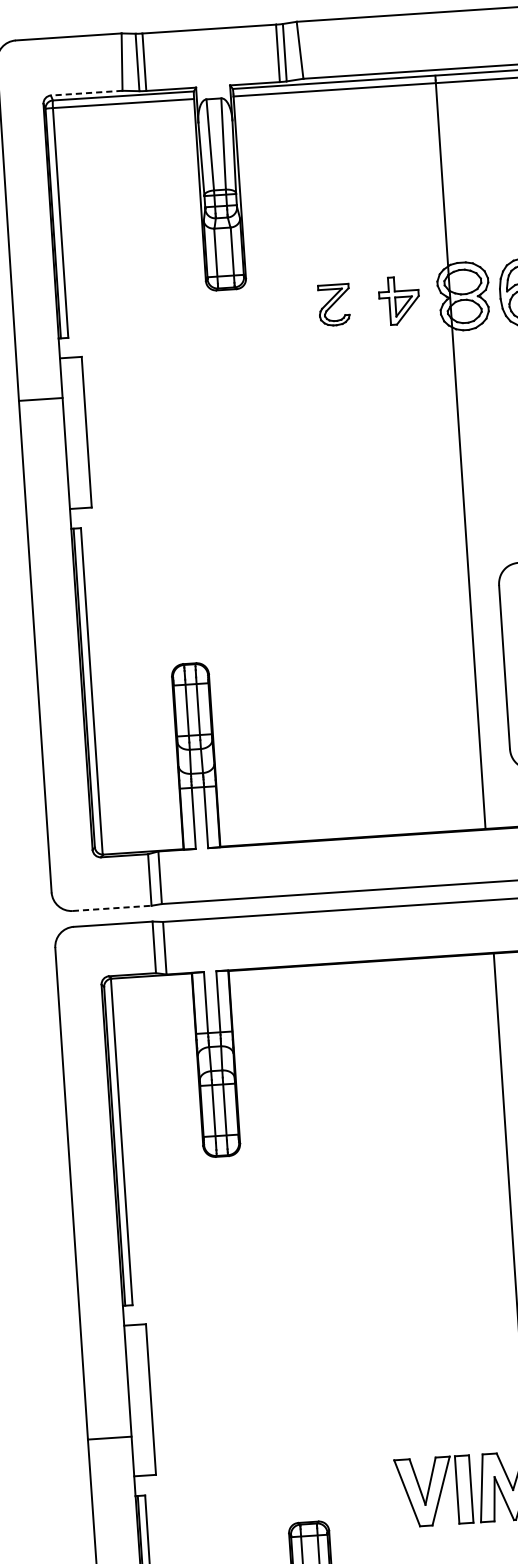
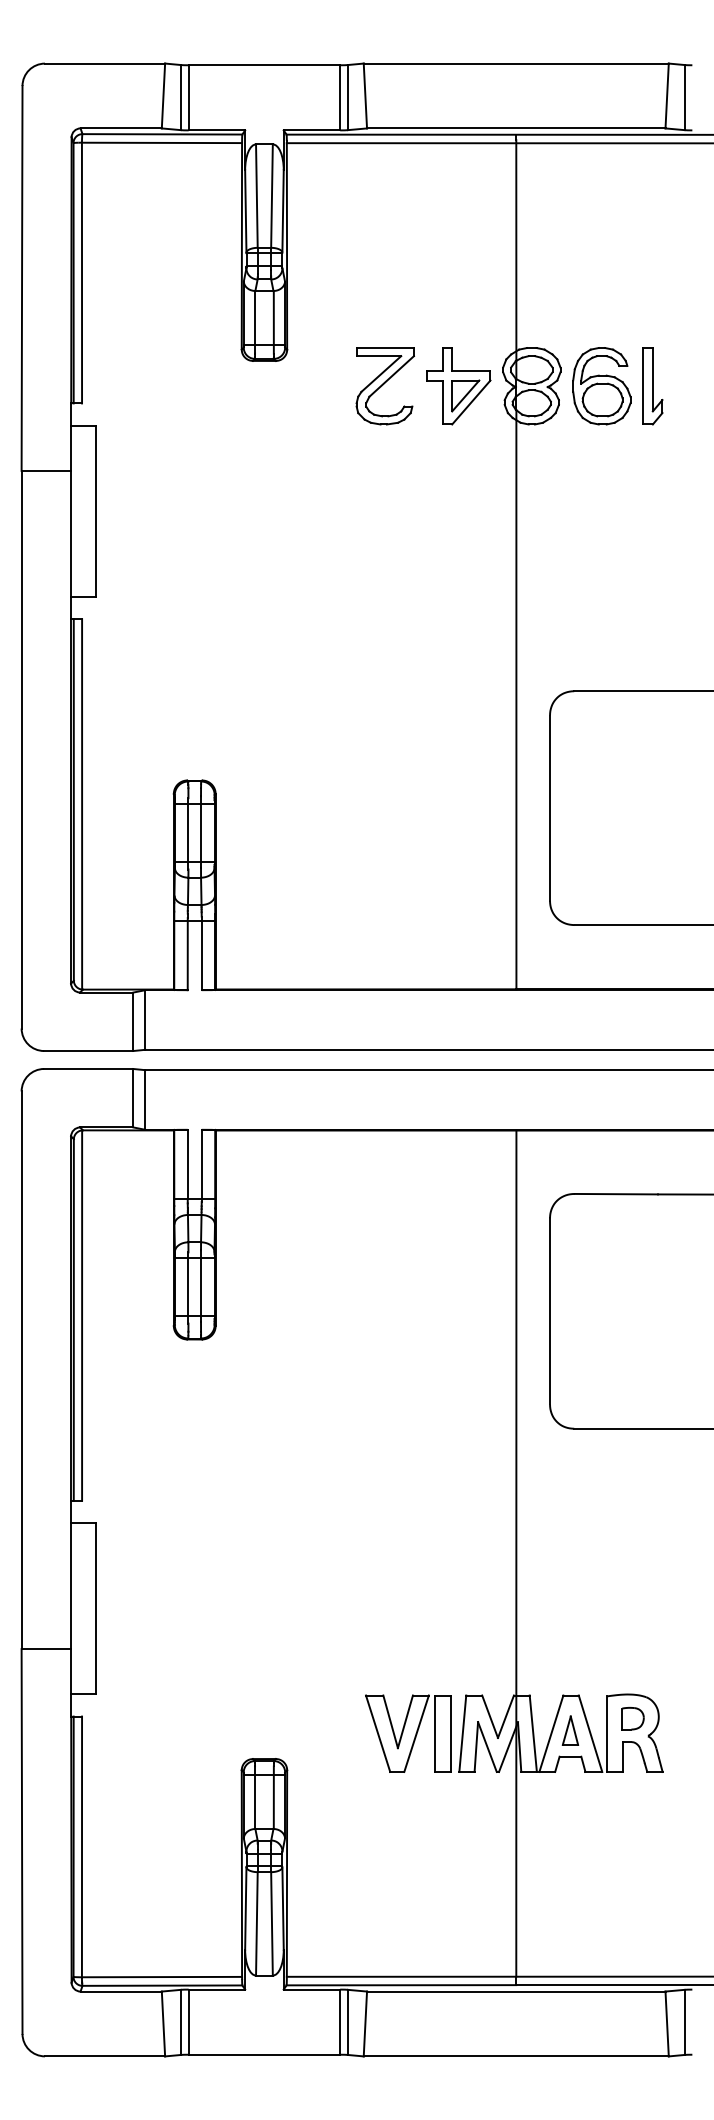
line: (86, 93) -> (121, 128), dashed -> solid
part: (399, 300) -> (458, 386), size x1.43
part: (333, 305) -> (384, 386), size x1.67
line: (111, 908) -> (88, 1051), dashed -> solid

